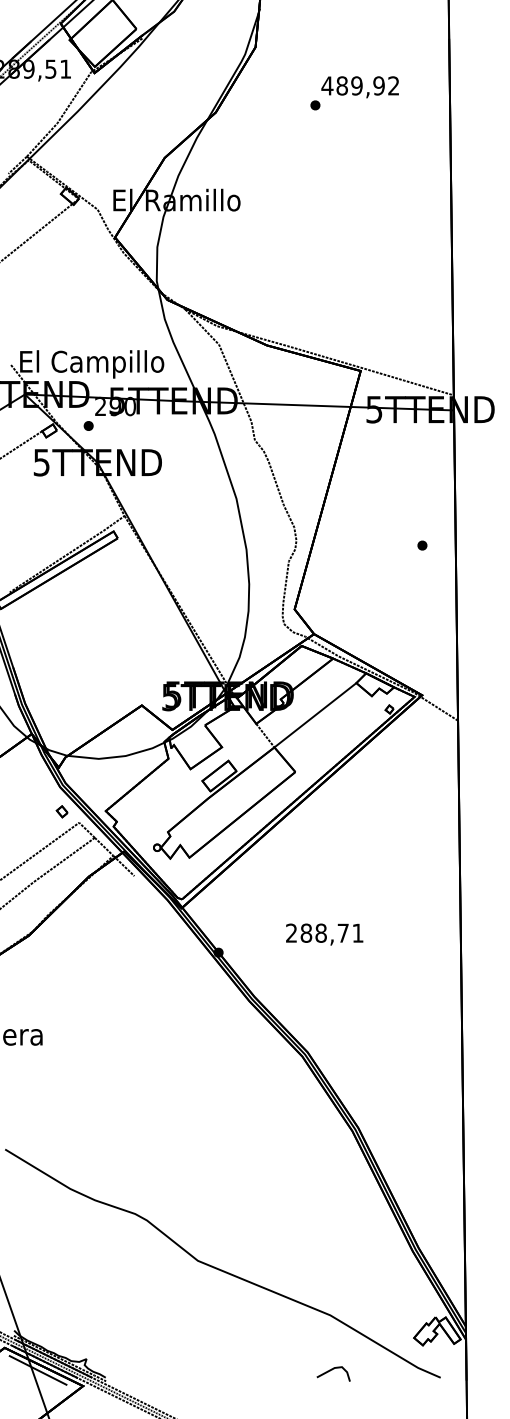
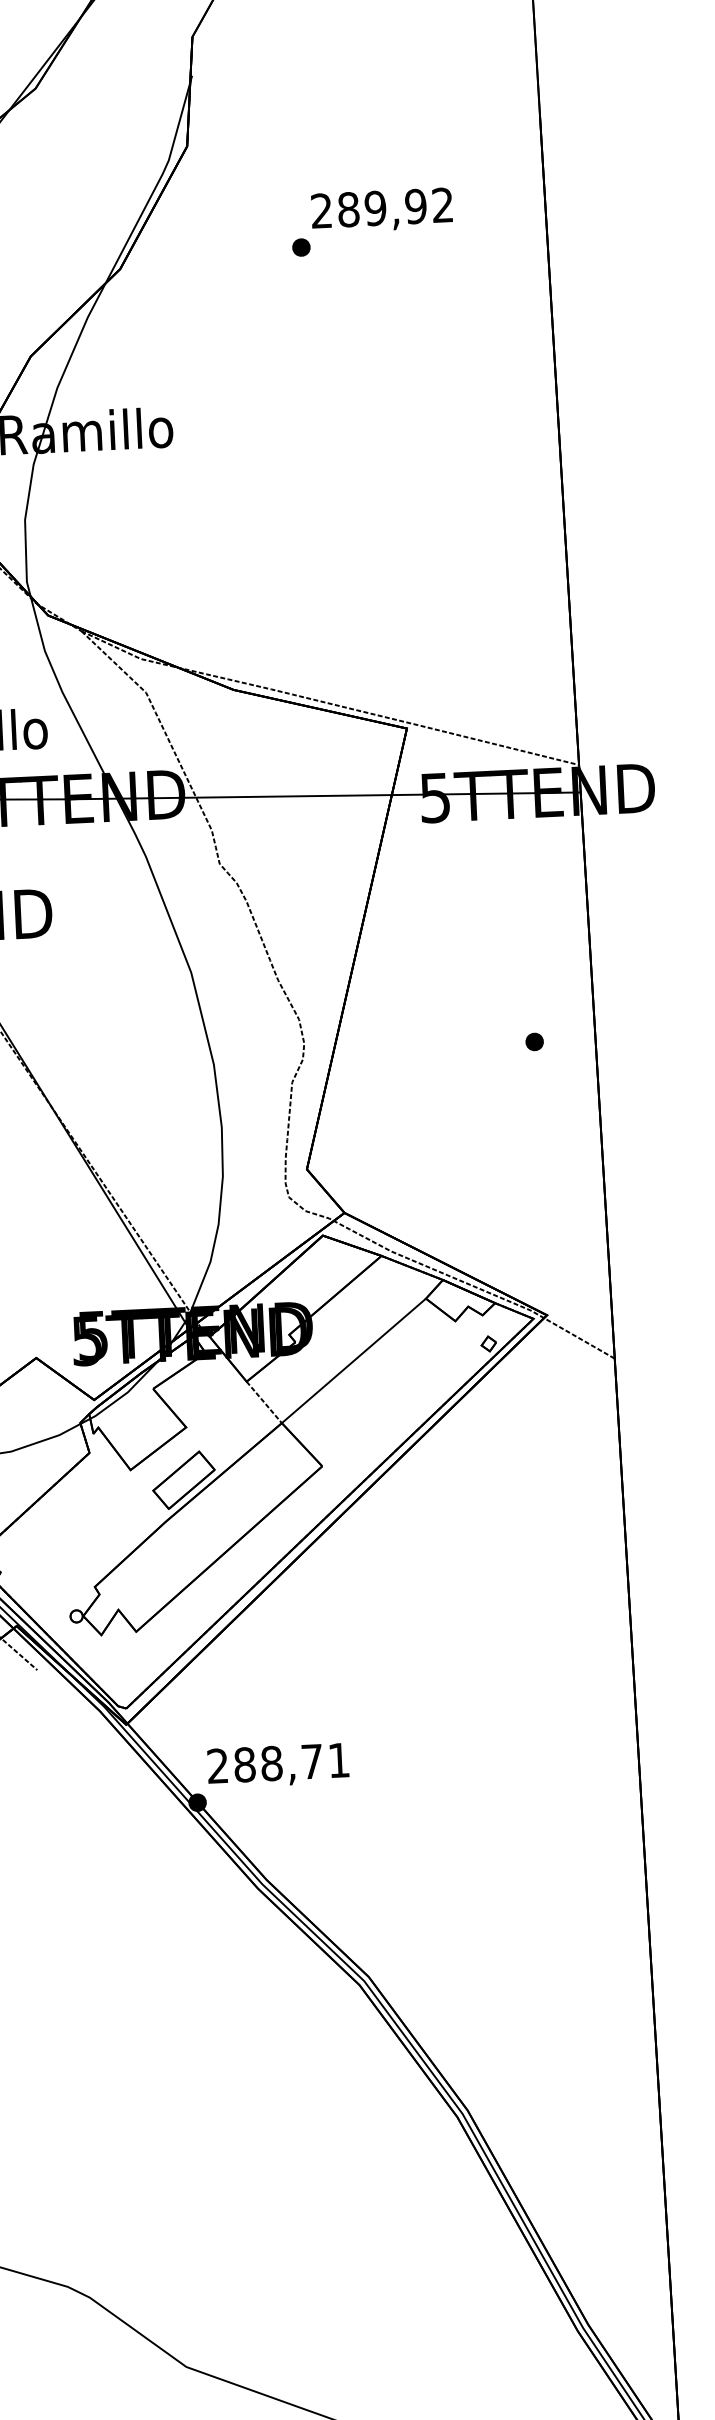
text: (327, 85) -> (321, 210), 489,92 -> 289,92
text: (324, 934) -> (278, 1765), moved

